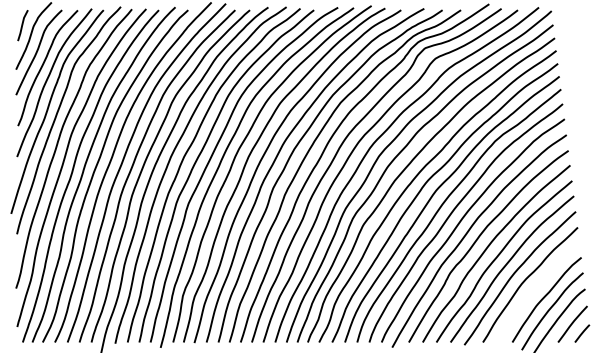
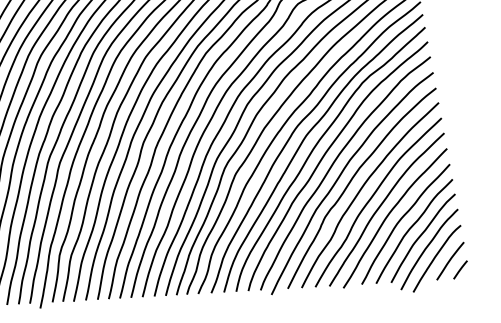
curve: (535, 289) -> (411, 228), added

